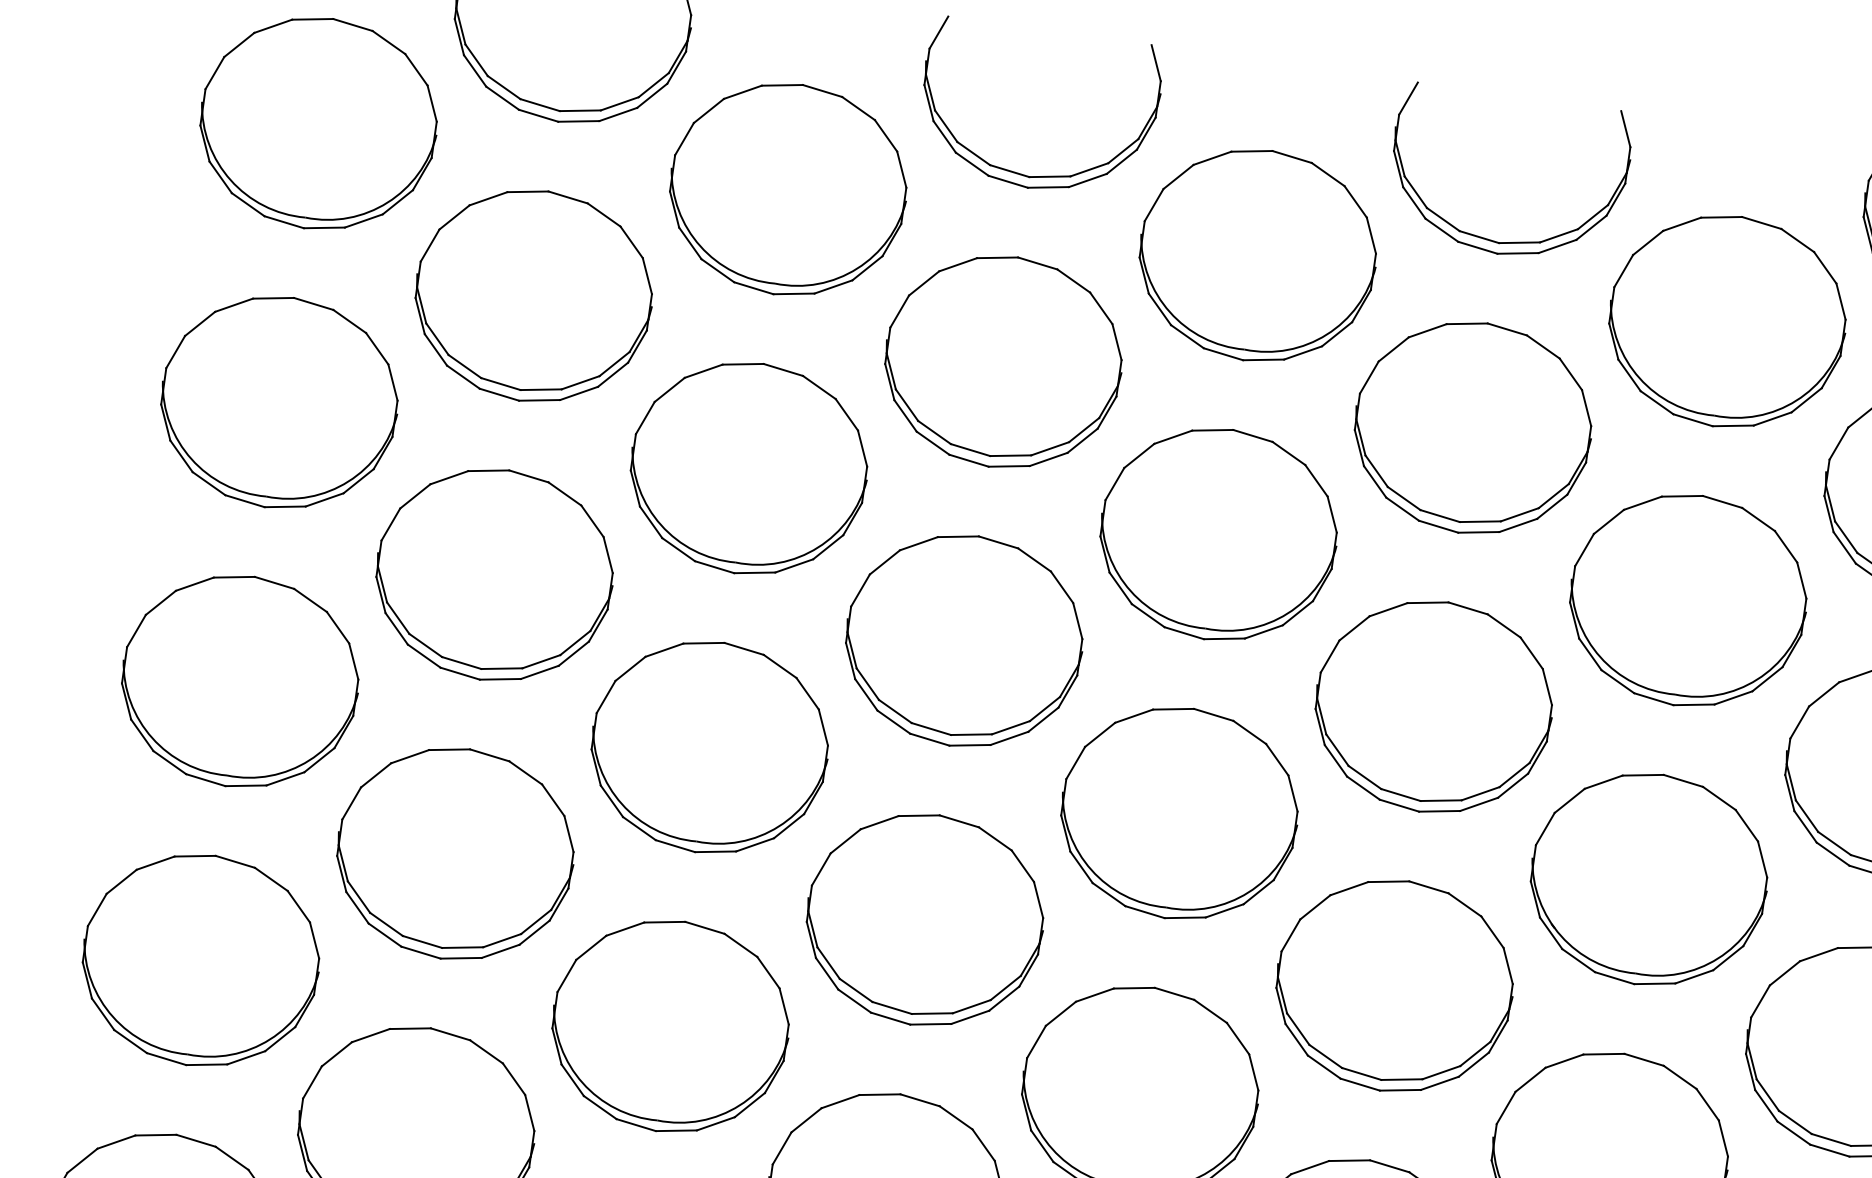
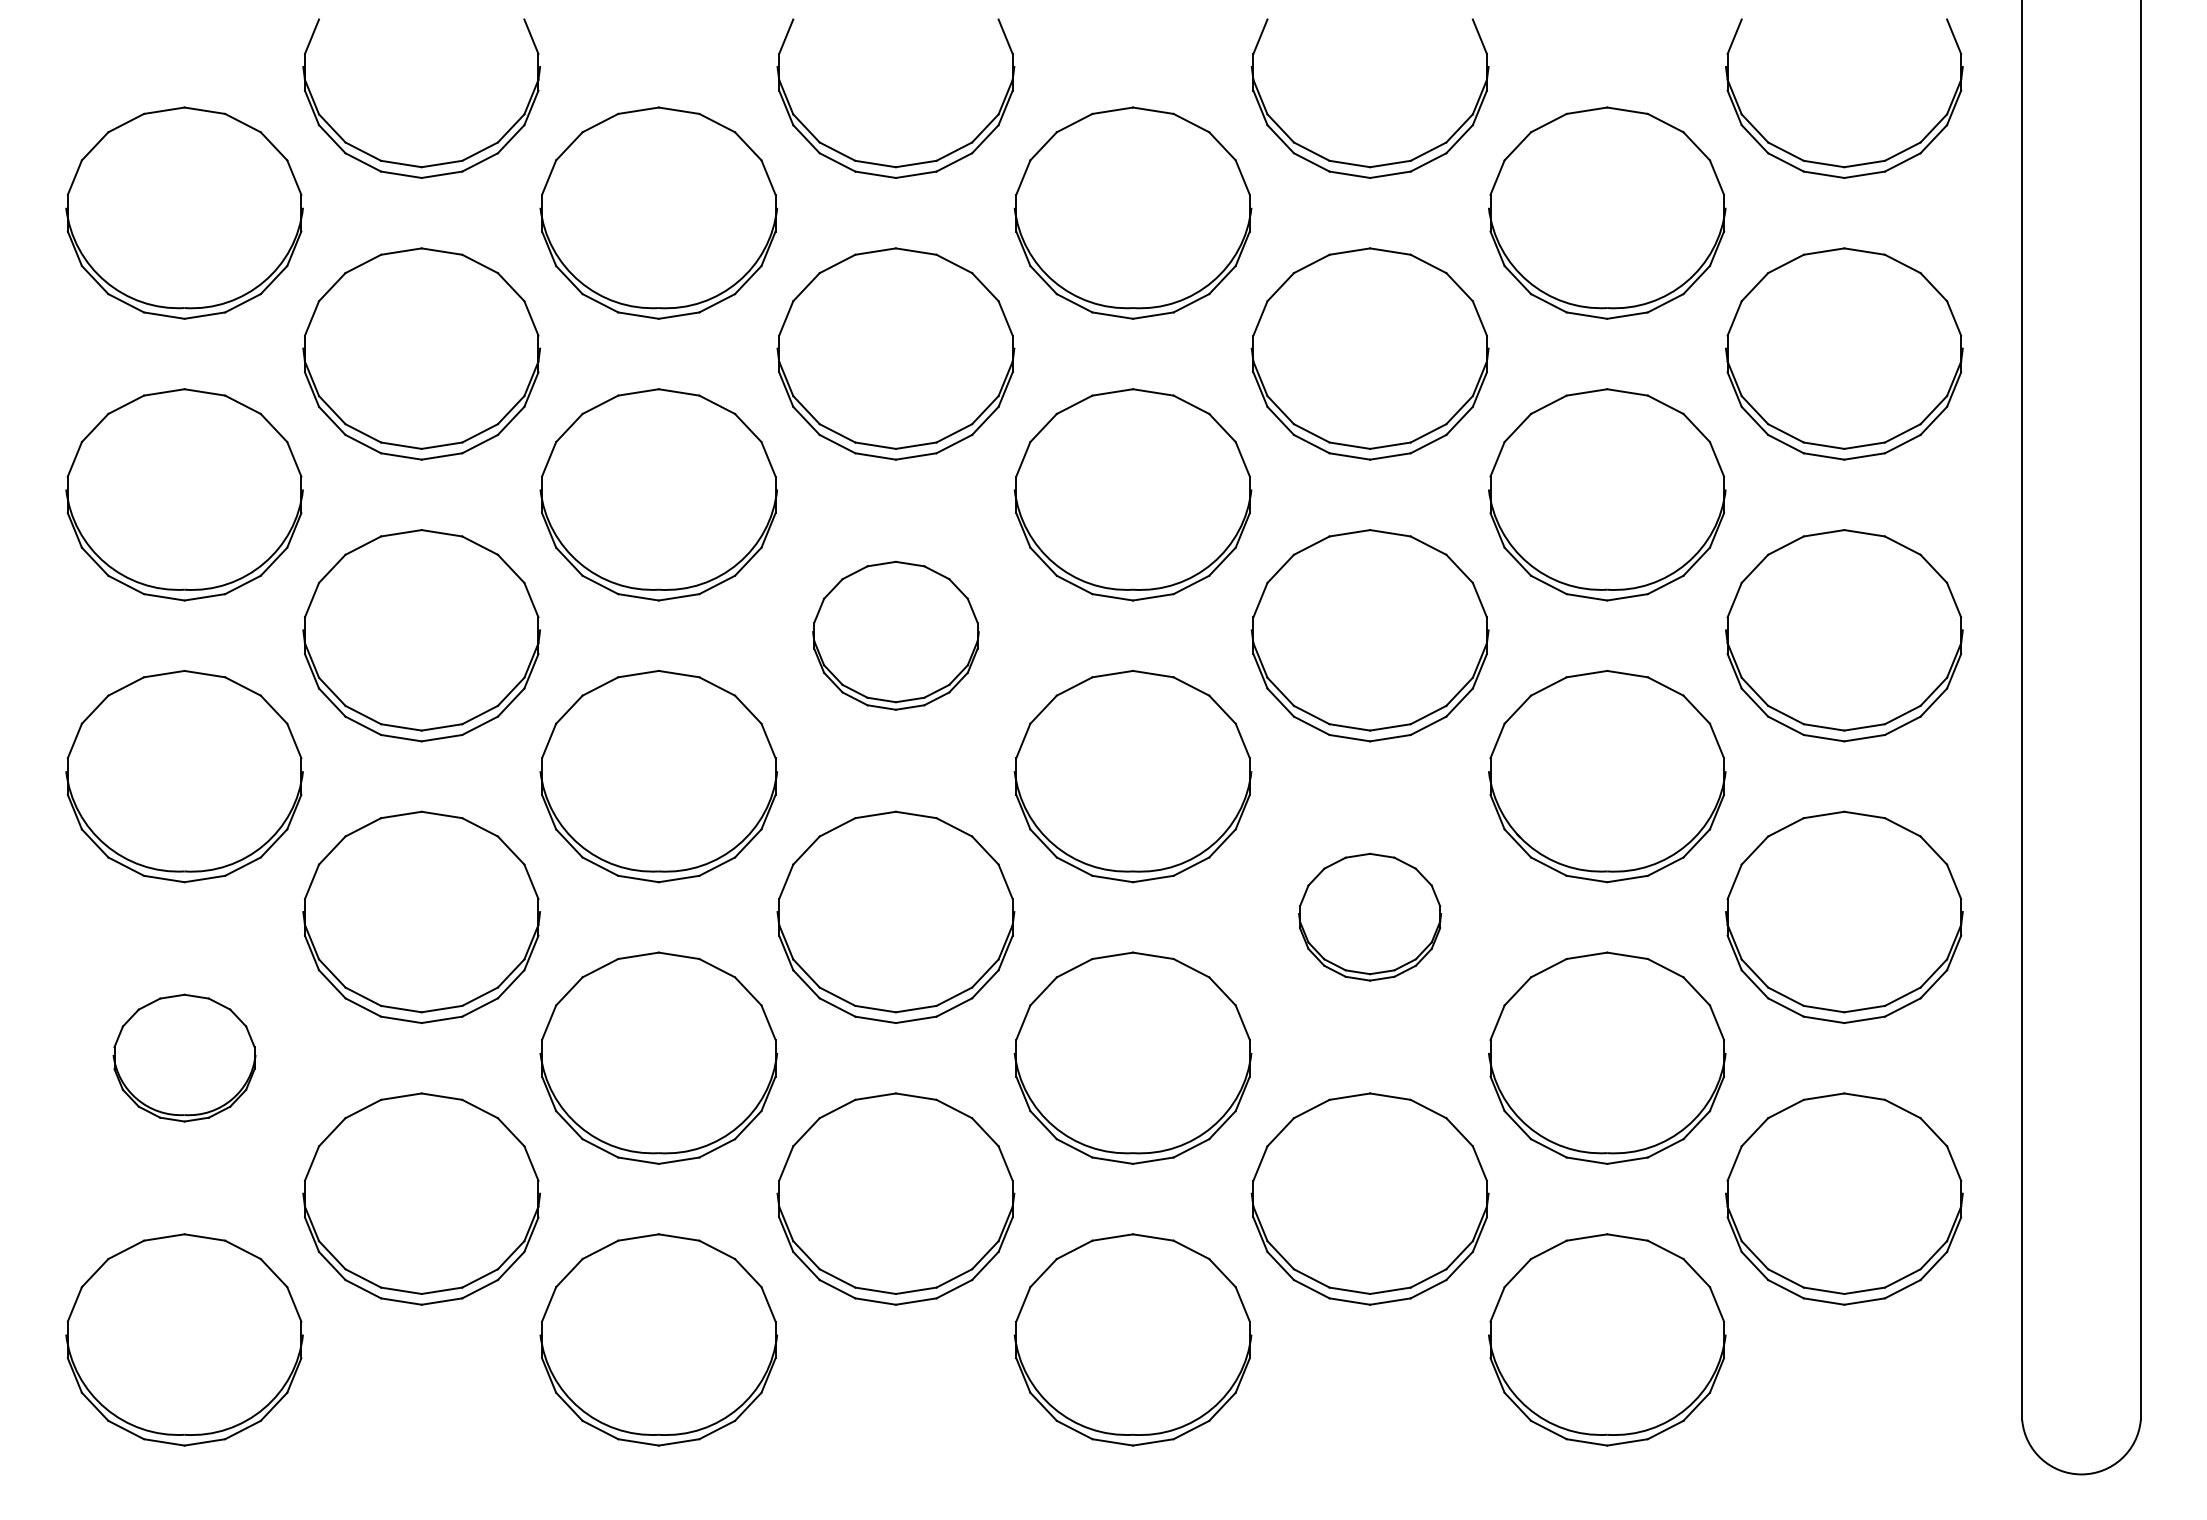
part: (963, 640) -> (895, 635), size x0.7
part: (200, 959) -> (184, 1057), size x0.6
part: (1394, 985) -> (1369, 916), size x0.6

